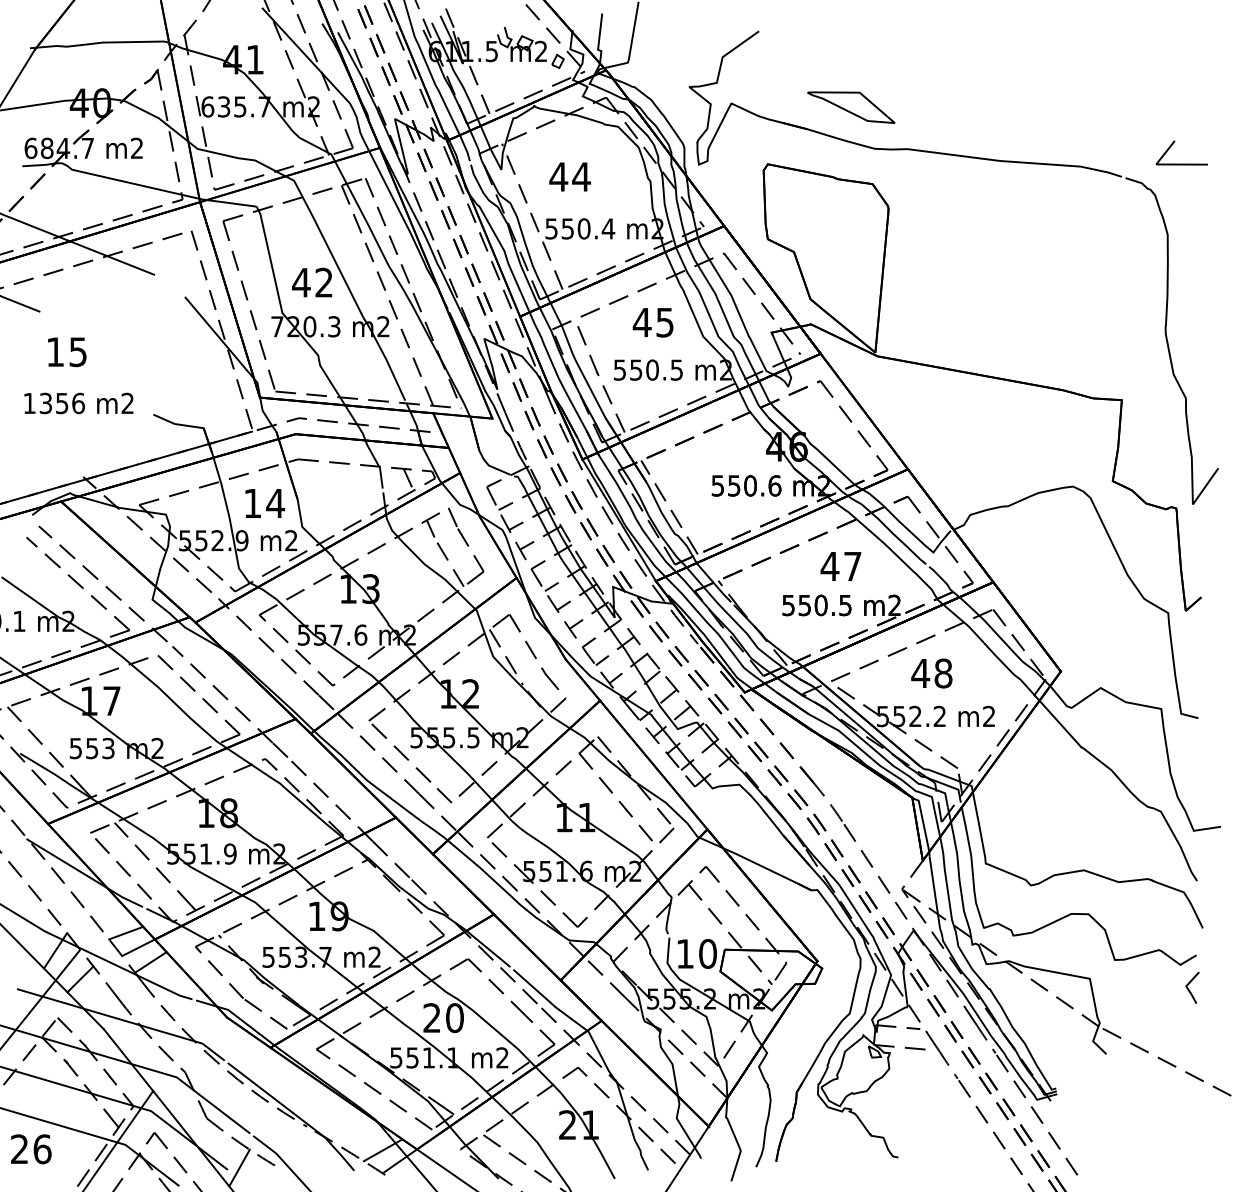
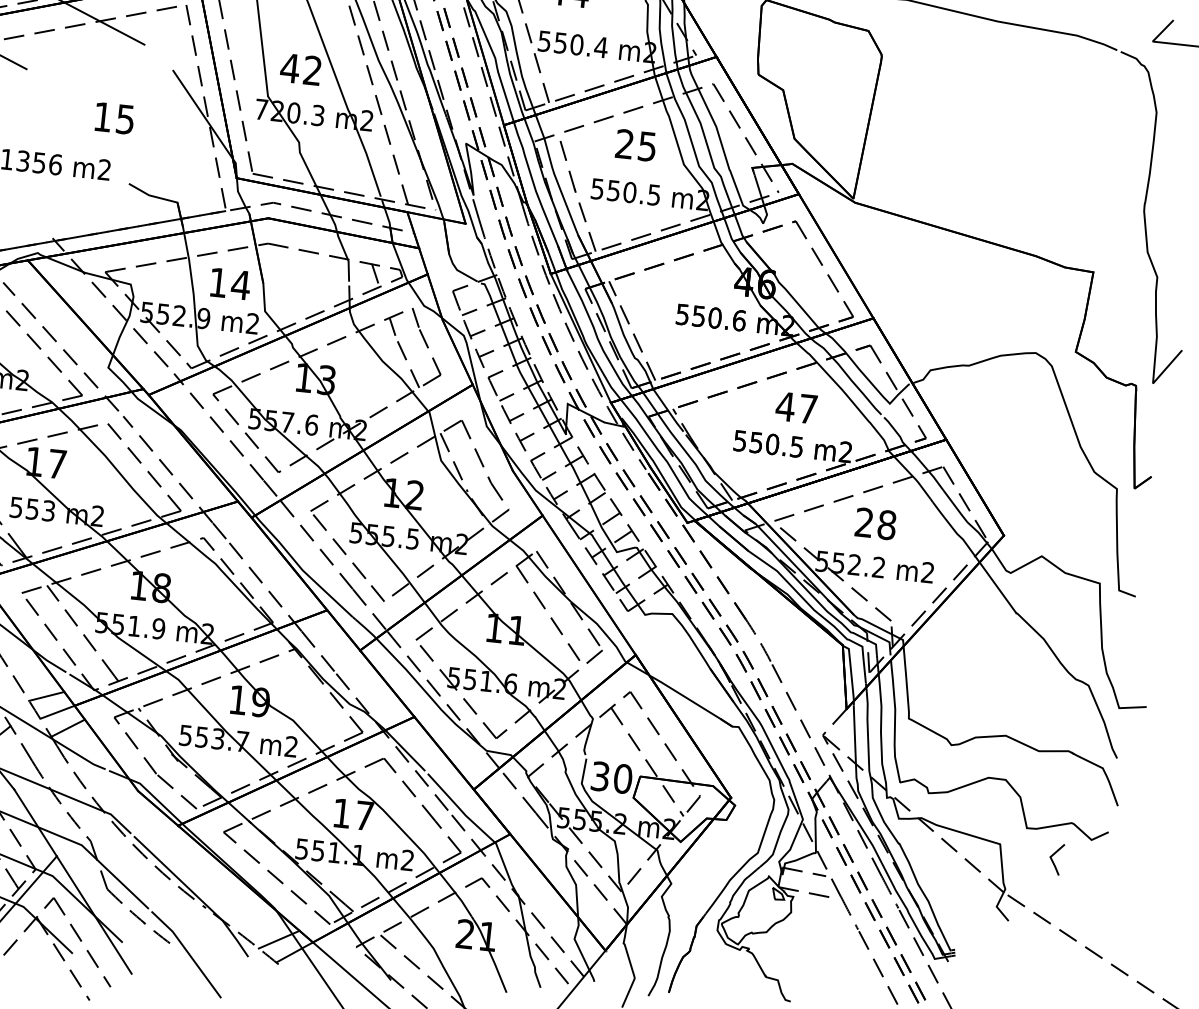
text: (641, 322) -> (624, 144), 45 -> 25
text: (67, 352) -> (114, 118), moved
text: (920, 672) -> (864, 521), 48 -> 28
text: (684, 953) -> (599, 776), 10 -> 30
line: (1189, 989) -> (1053, 860), moved
text: (443, 1018) -> (353, 815), 20 -> 17
line: (239, 1167) -> (134, 941), removed

